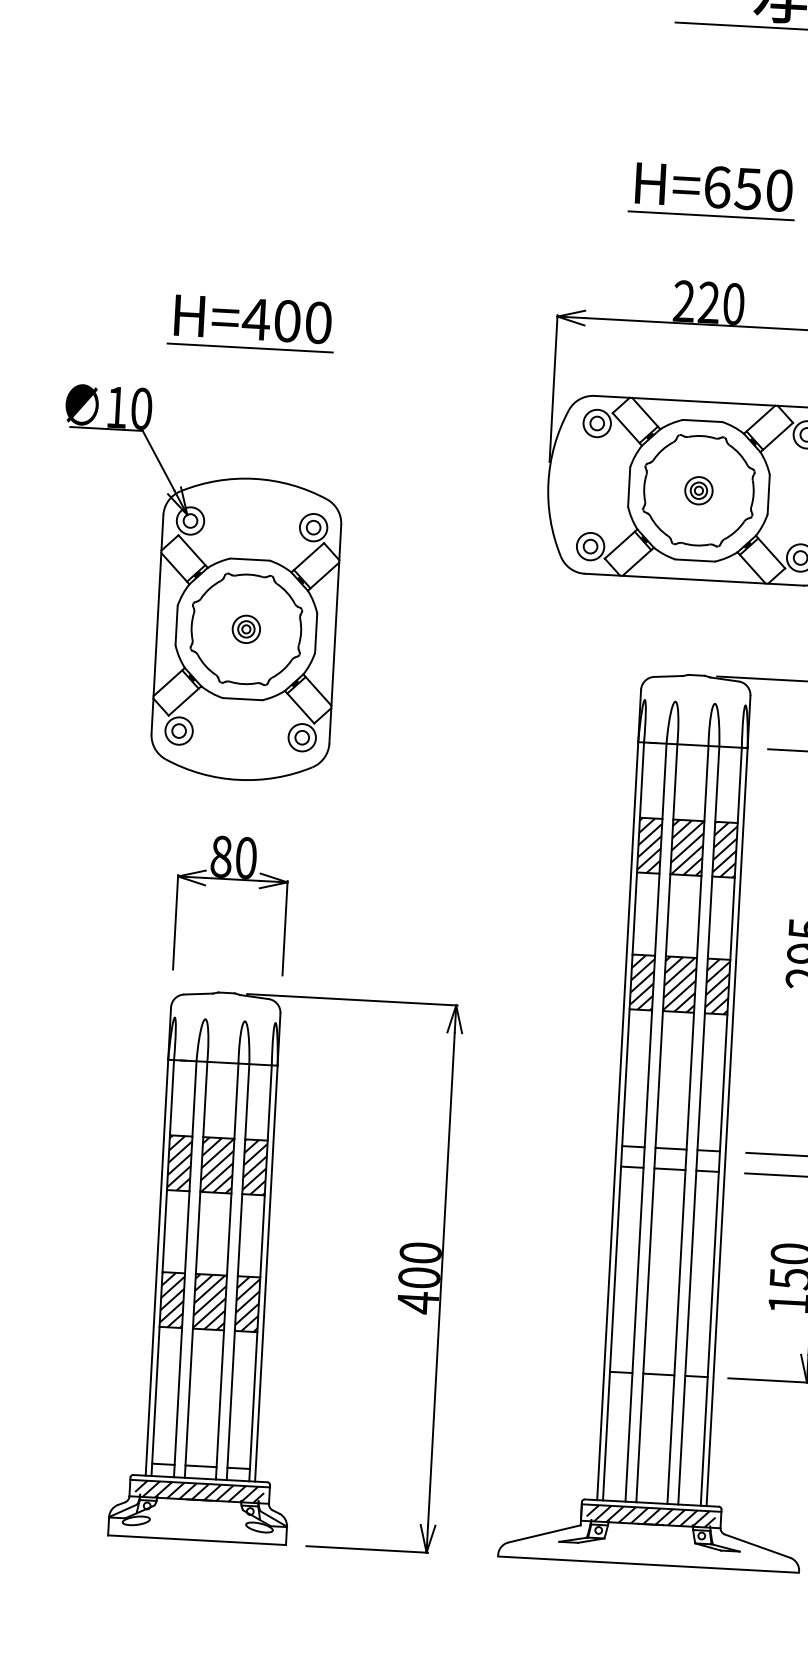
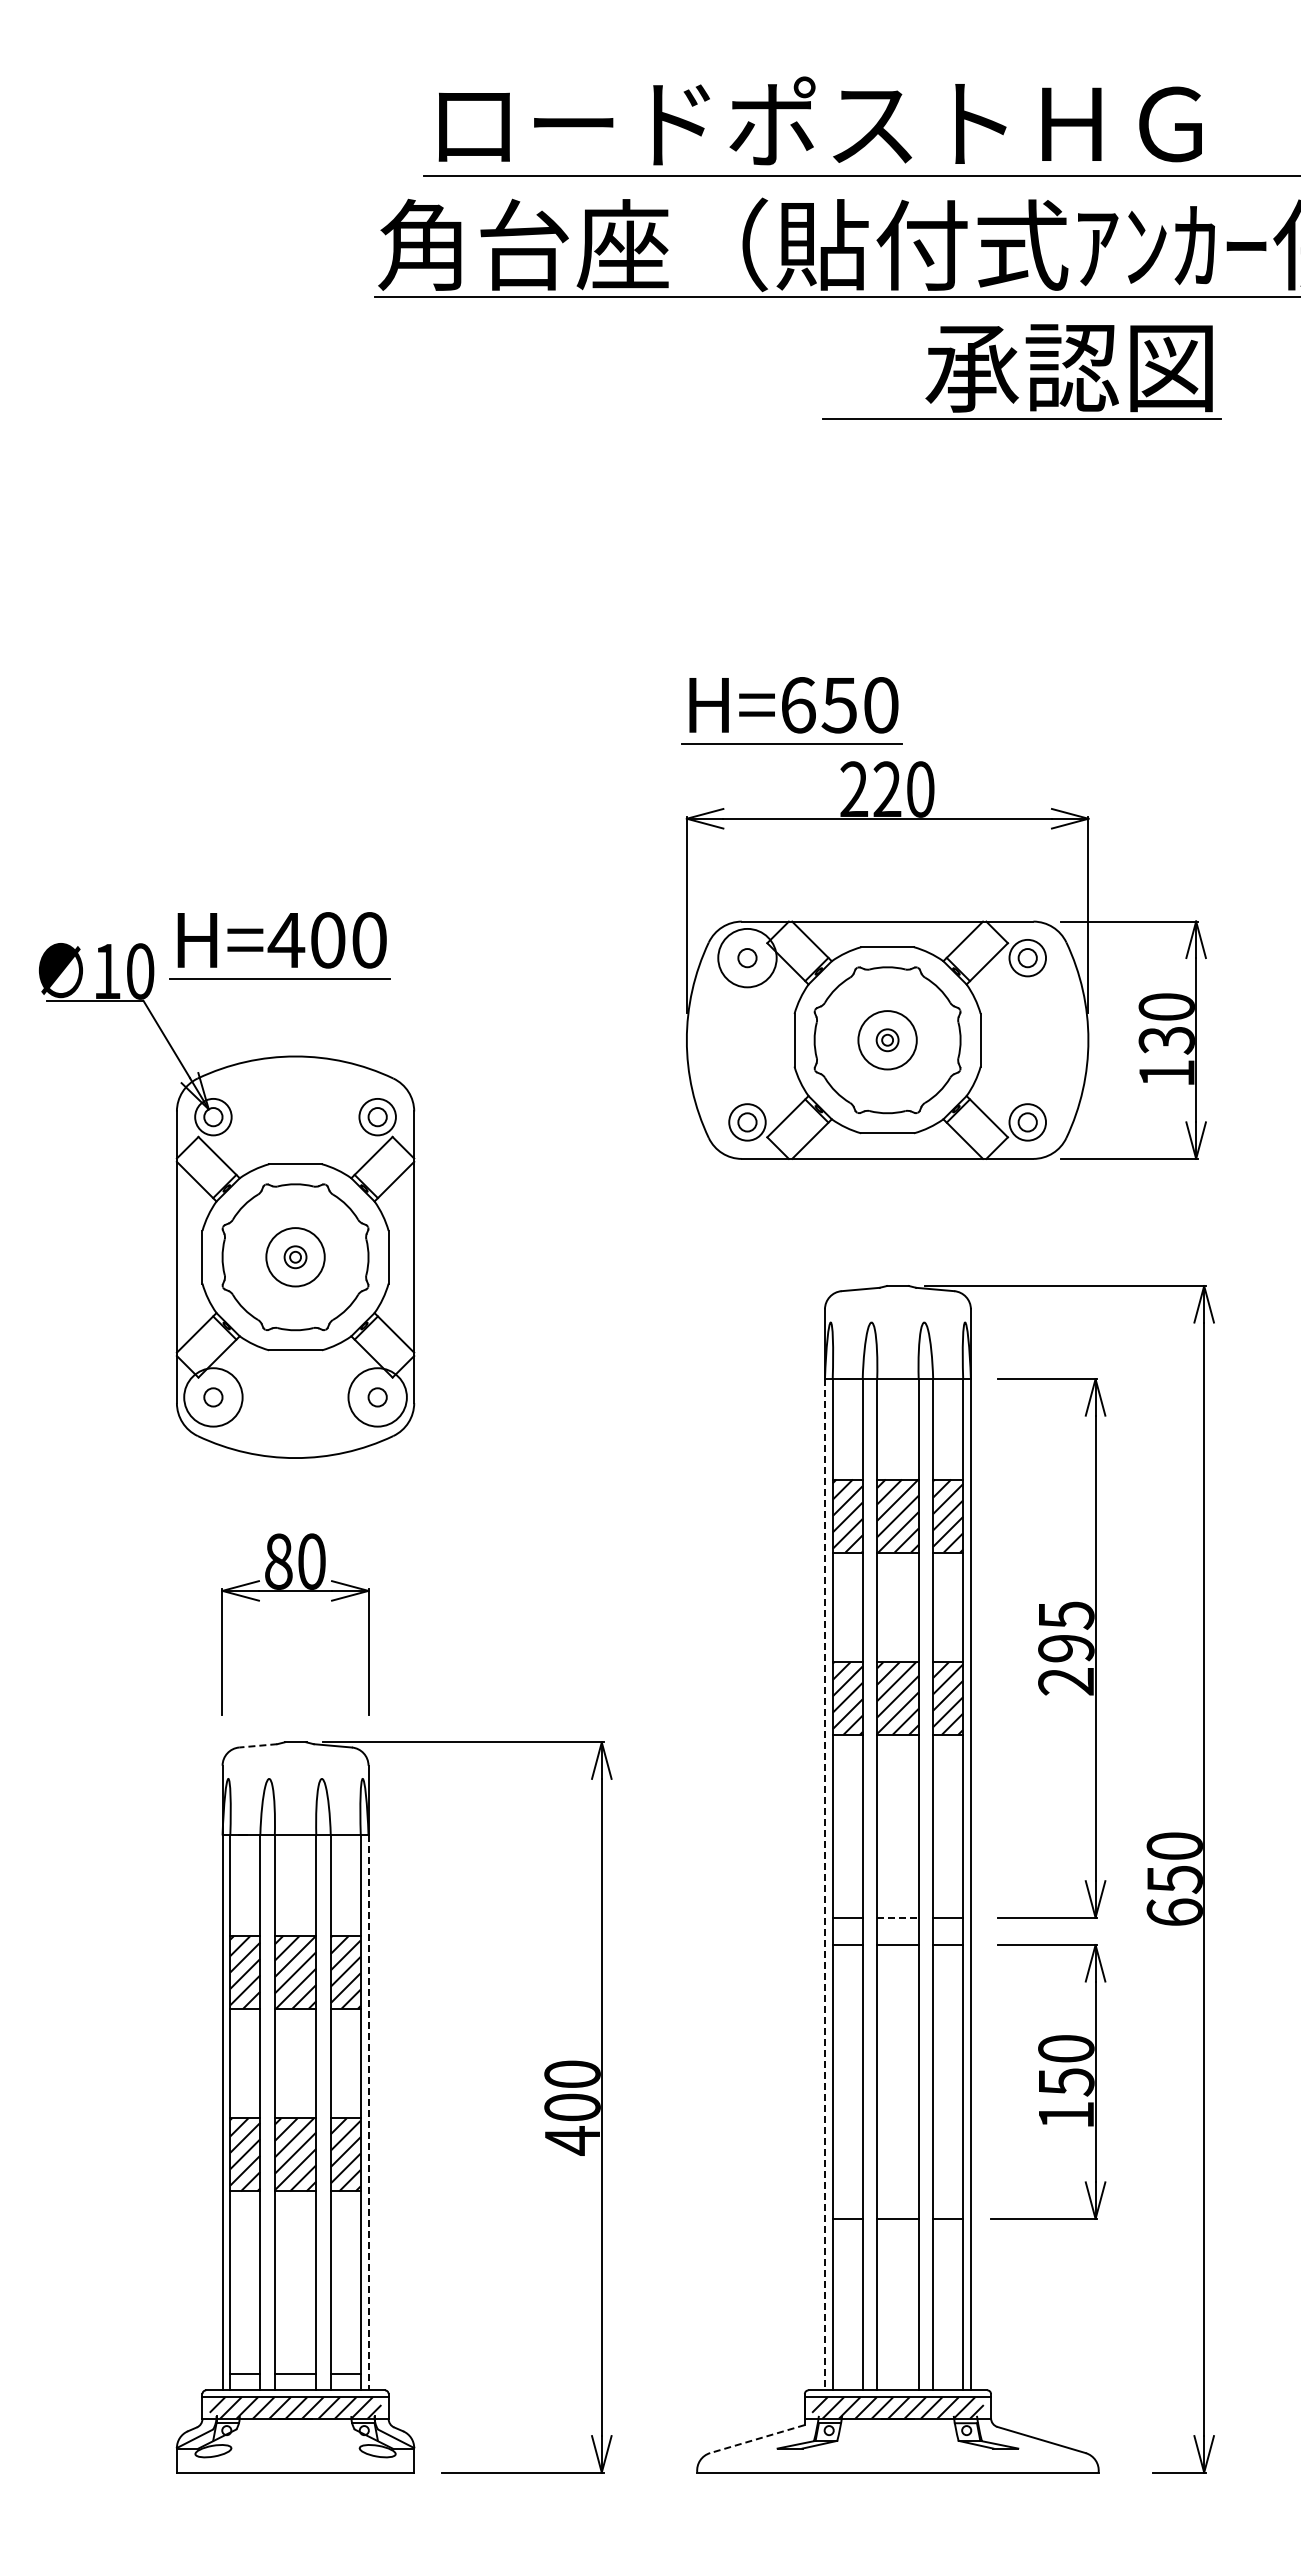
part: (712, 190) -> (791, 710), moved
part: (250, 323) -> (279, 945), moved
circle: (597, 423) -> (747, 957), size x1.6
circle: (698, 490) -> (887, 1040), size x1.6
circle: (246, 629) -> (295, 1257), size x1.6
circle: (179, 731) -> (213, 1397), size x1.6
circle: (302, 737) -> (377, 1397), size x1.6
line: (198, 993) -> (257, 1745), solid -> dashed
line: (617, 1120) -> (824, 1884), solid -> dashed
line: (670, 1148) -> (897, 1917), solid -> dashed
line: (266, 1274) -> (368, 2113), solid -> dashed
line: (544, 1534) -> (757, 2439), solid -> dashed

